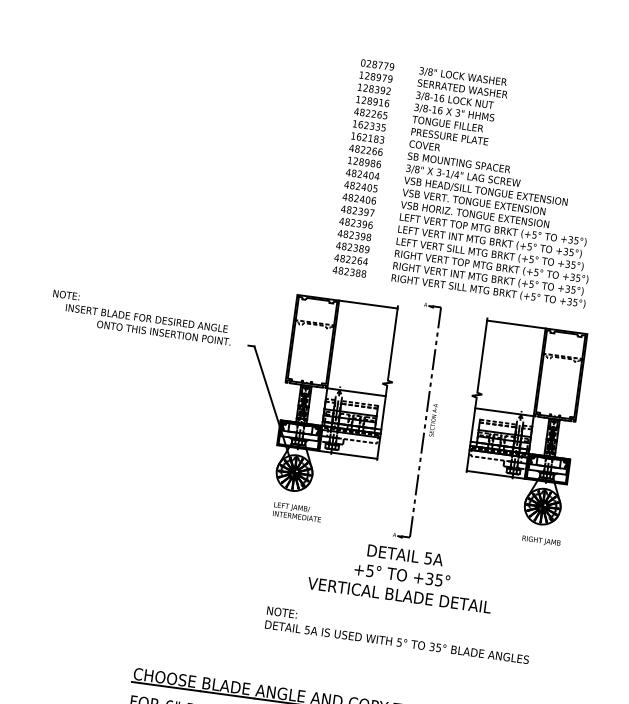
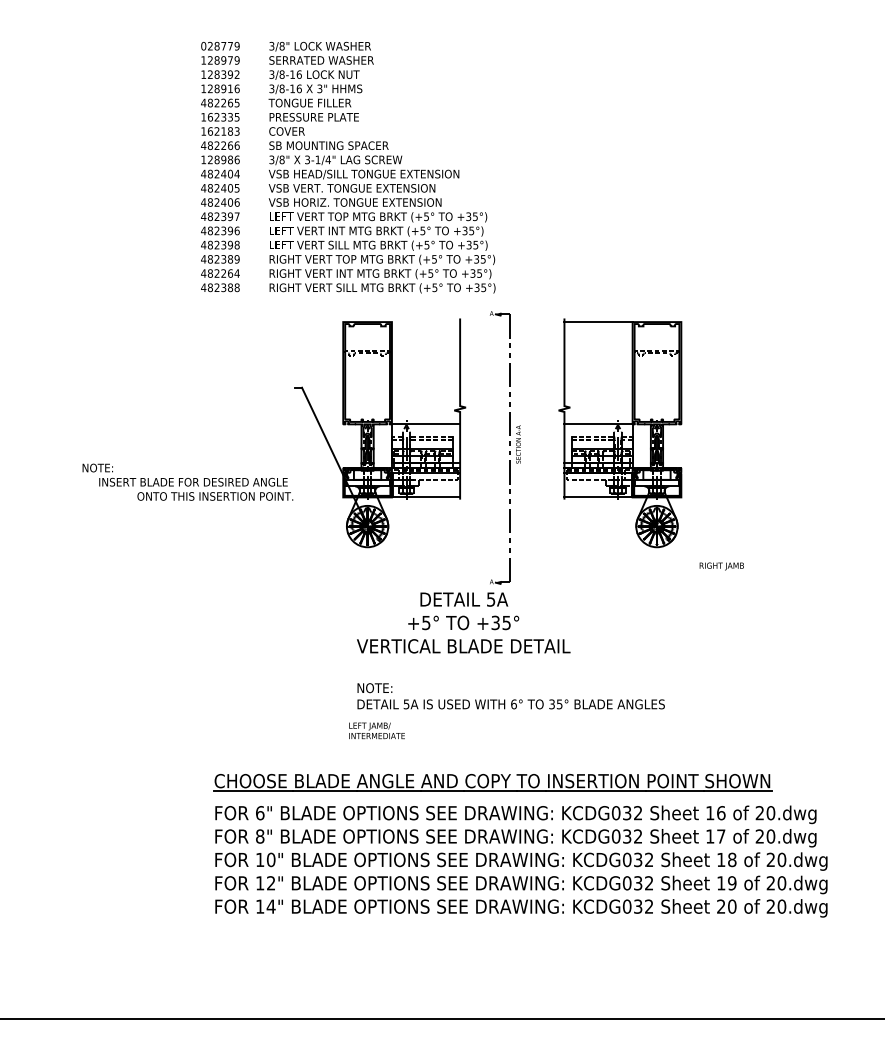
text: (473, 183) -> (348, 167), moved
line: (367, 304) -> (425, 322), removed
text: (141, 317) -> (187, 481), moved
text: (297, 511) -> (376, 730), moved
text: (541, 541) -> (721, 566), moved
text: (402, 574) -> (463, 622), moved
text: (399, 642) -> (513, 704), 5° -> 6°

